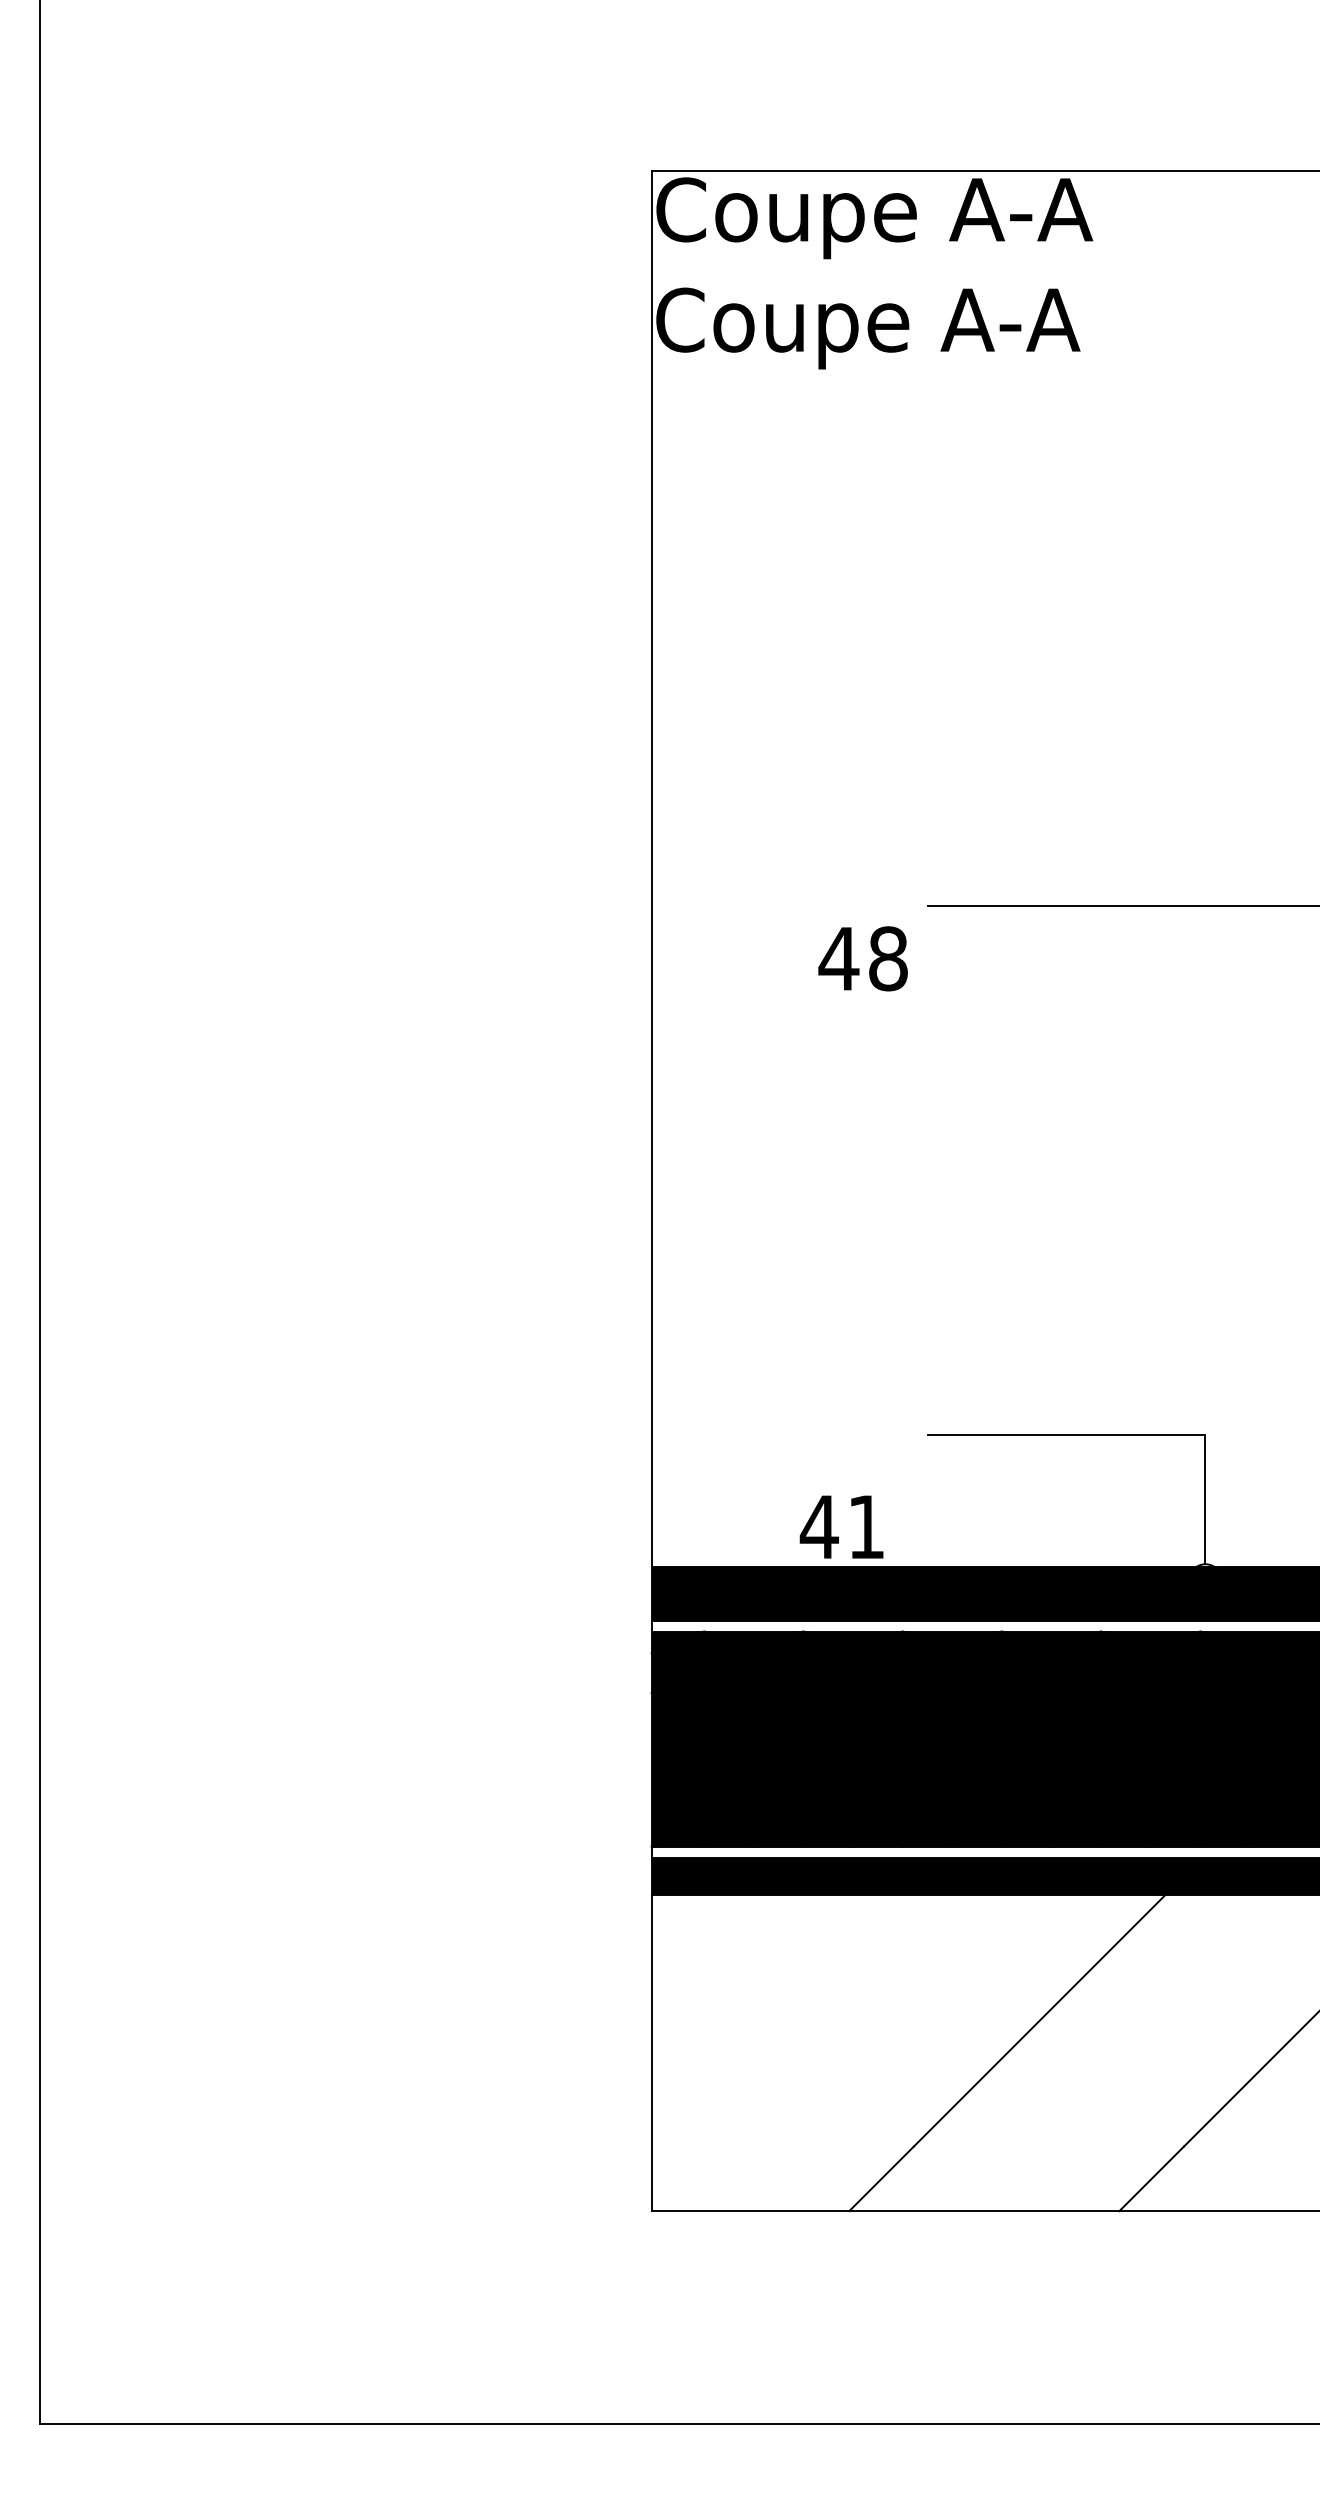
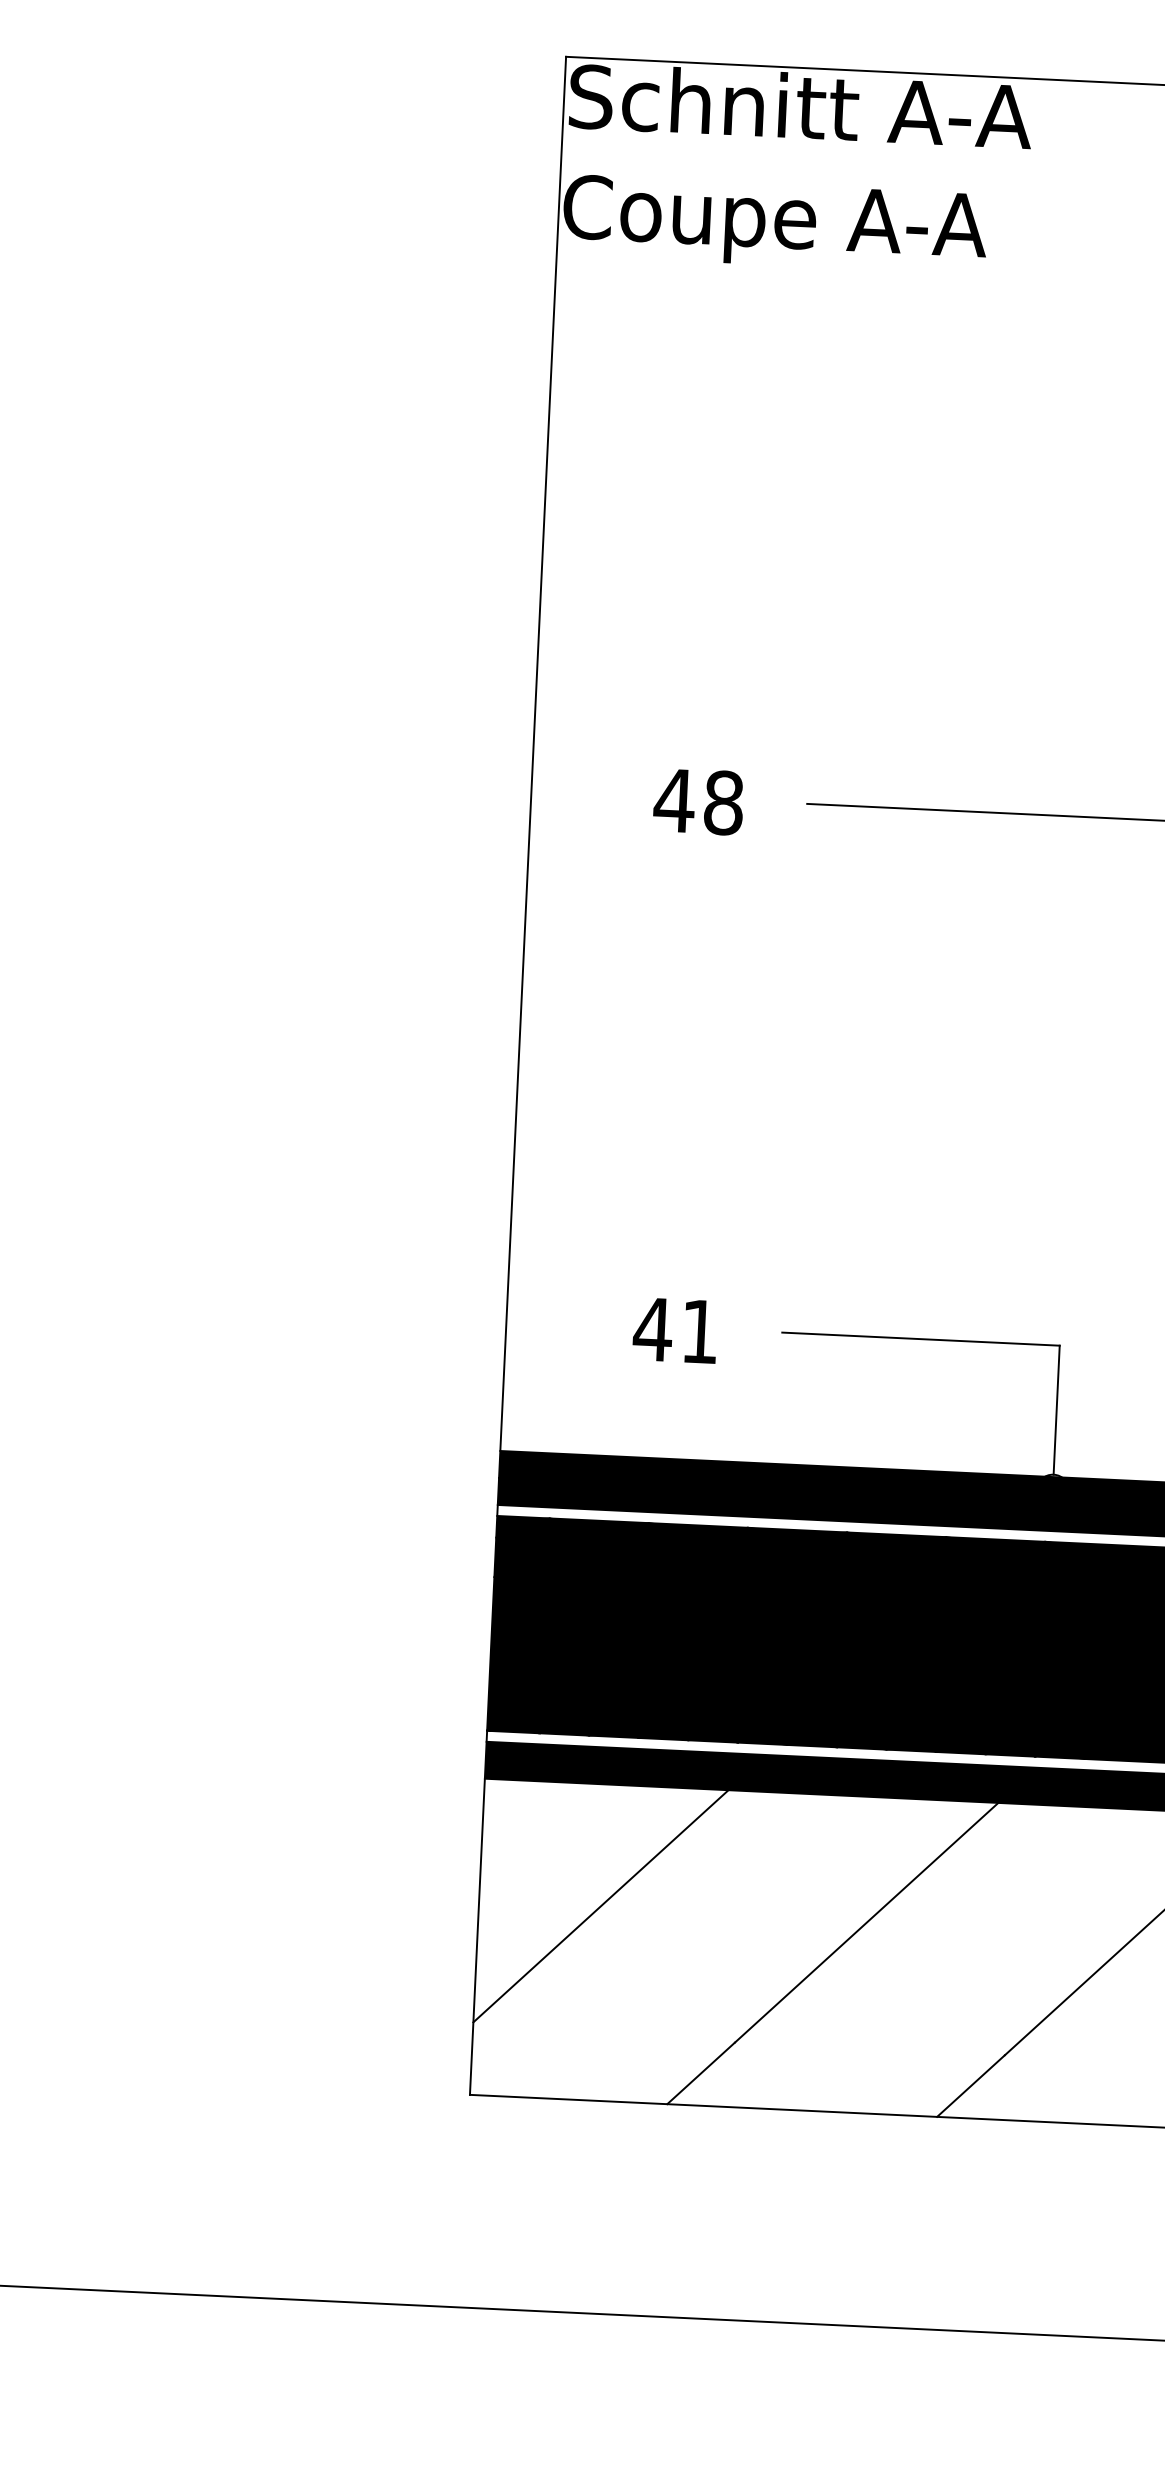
text: (888, 217) -> (800, 114), Coupe A-A -> Schnitt A-A
text: (862, 958) -> (697, 801), moved
text: (841, 1526) -> (675, 1329), moved
line: (773, 2016) -> (600, 1906), added

